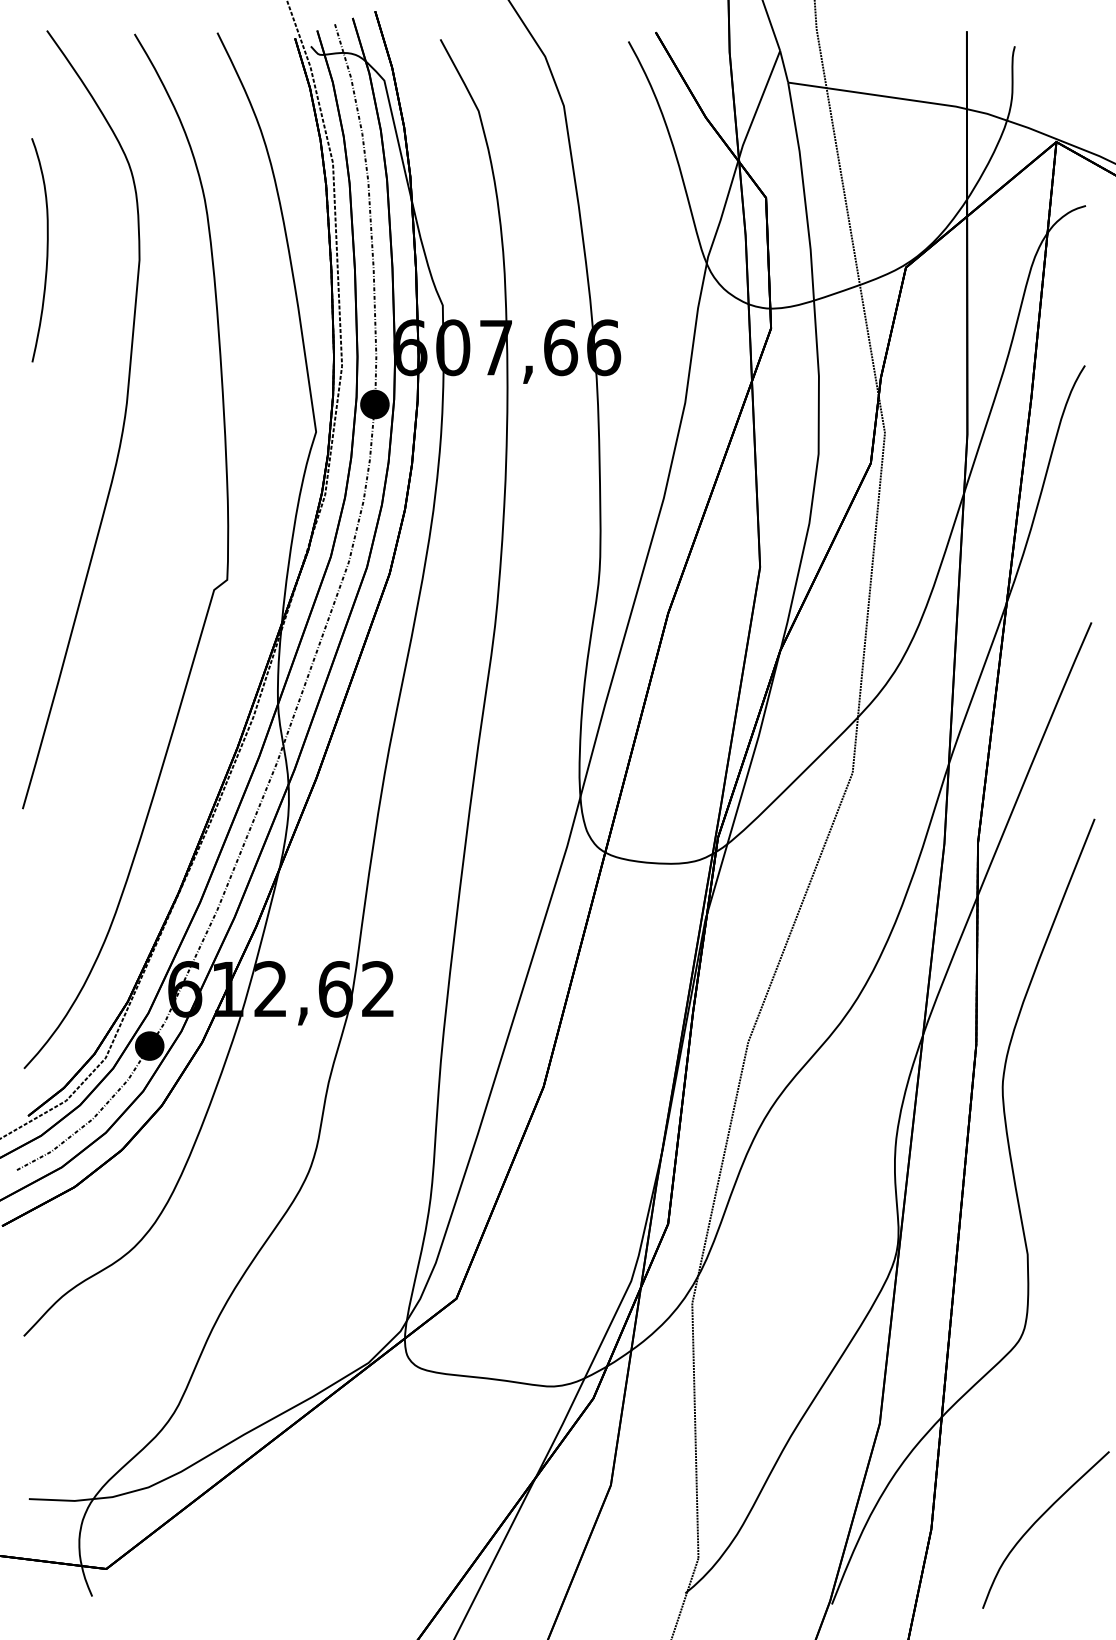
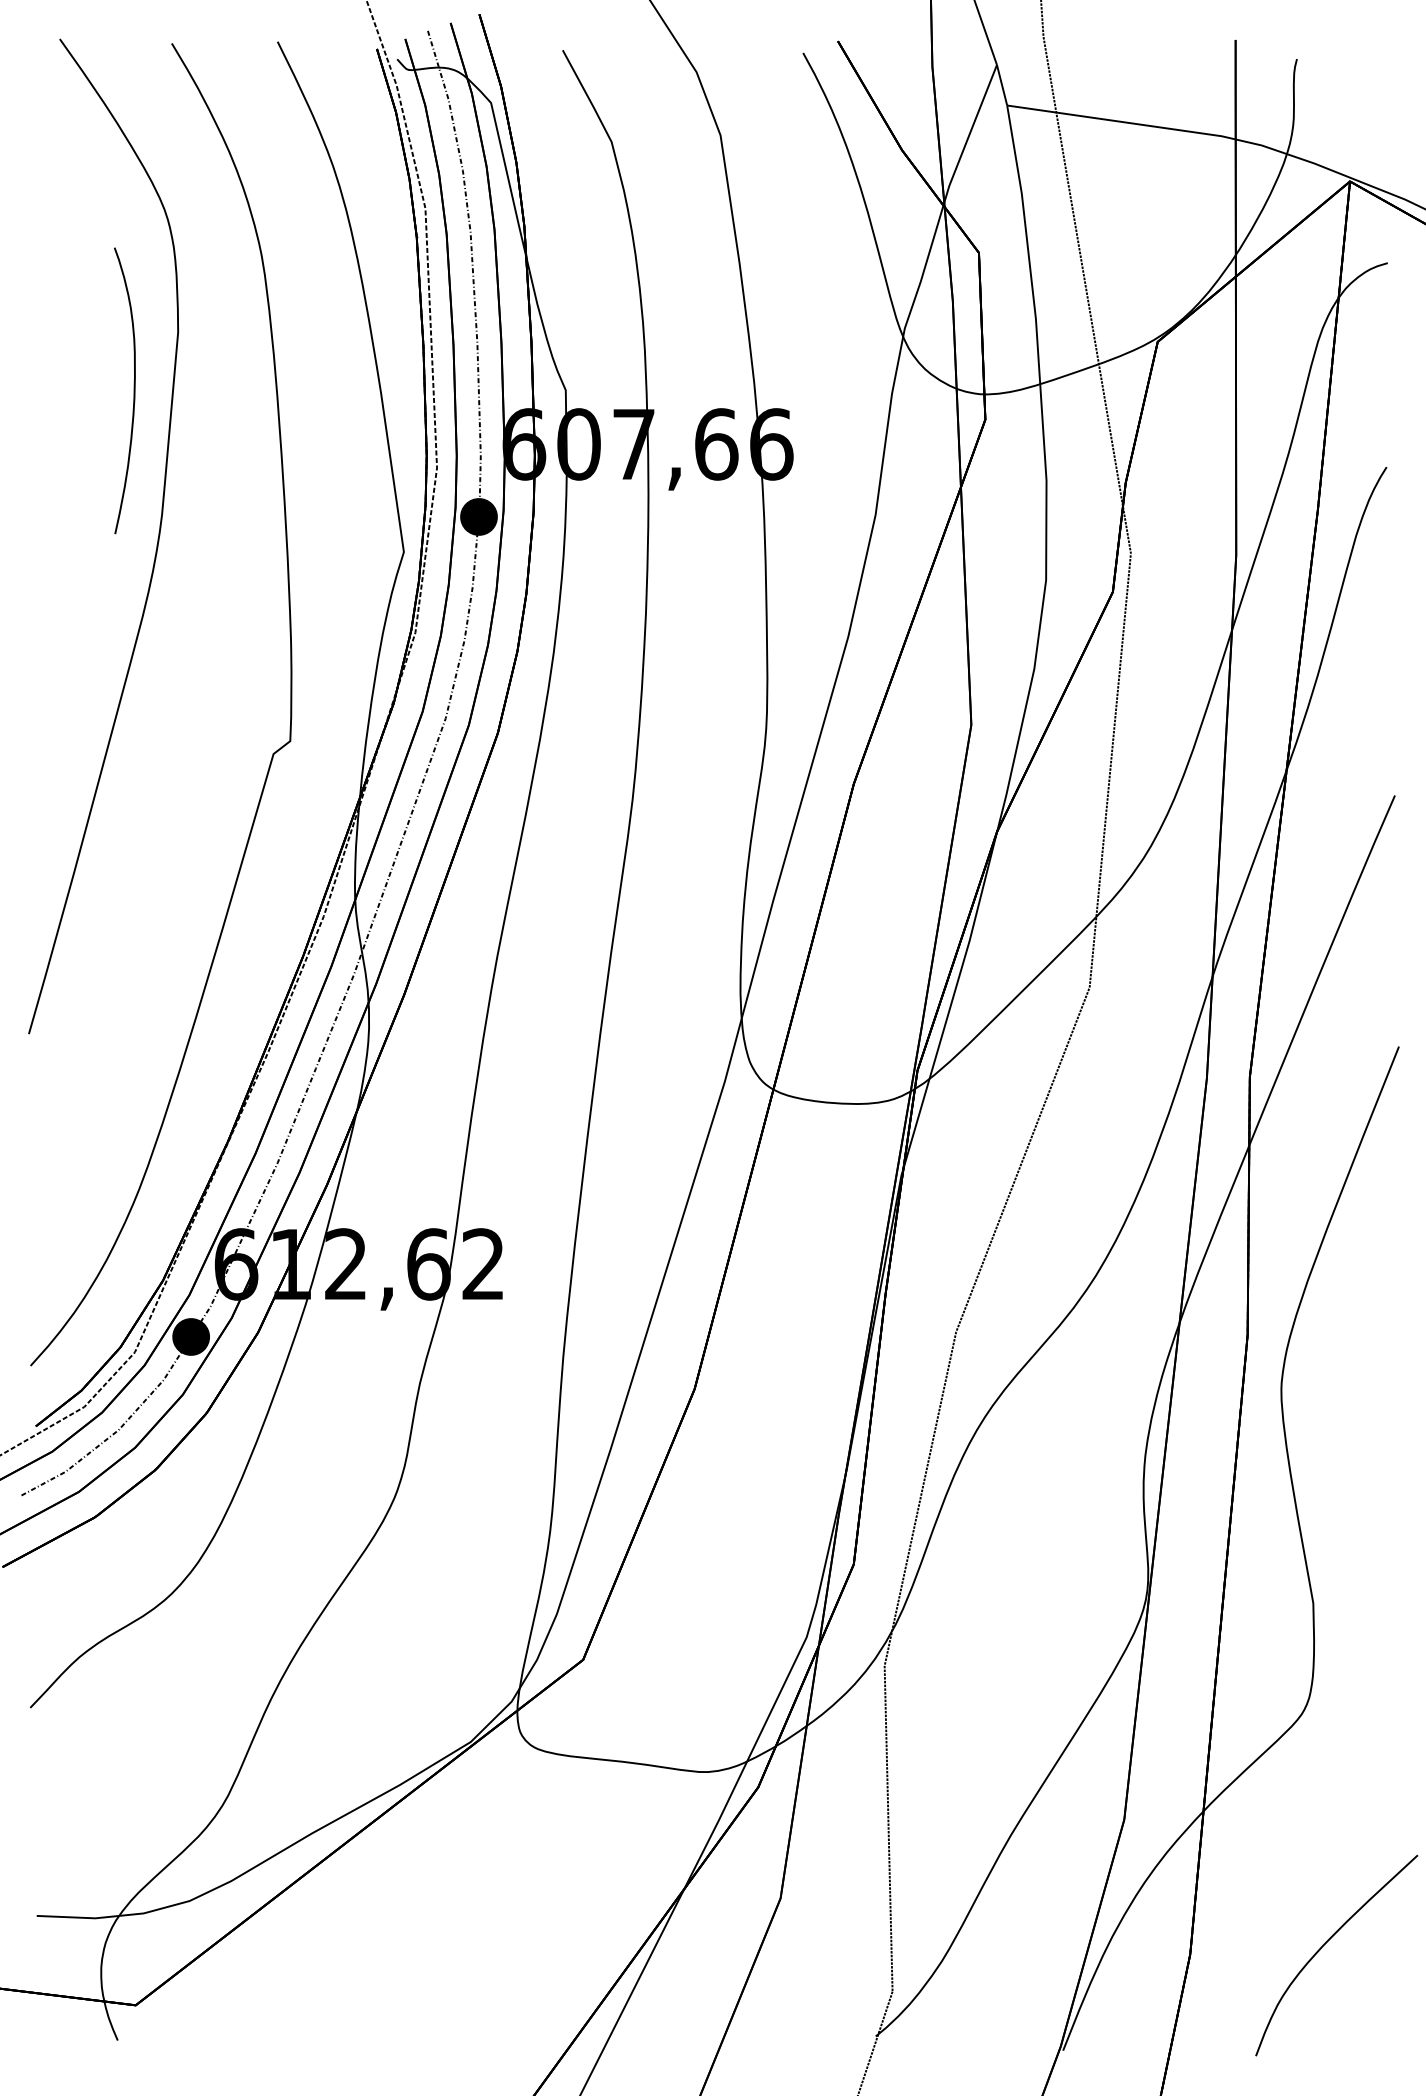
part: (46, 250) -> (133, 390), moved

